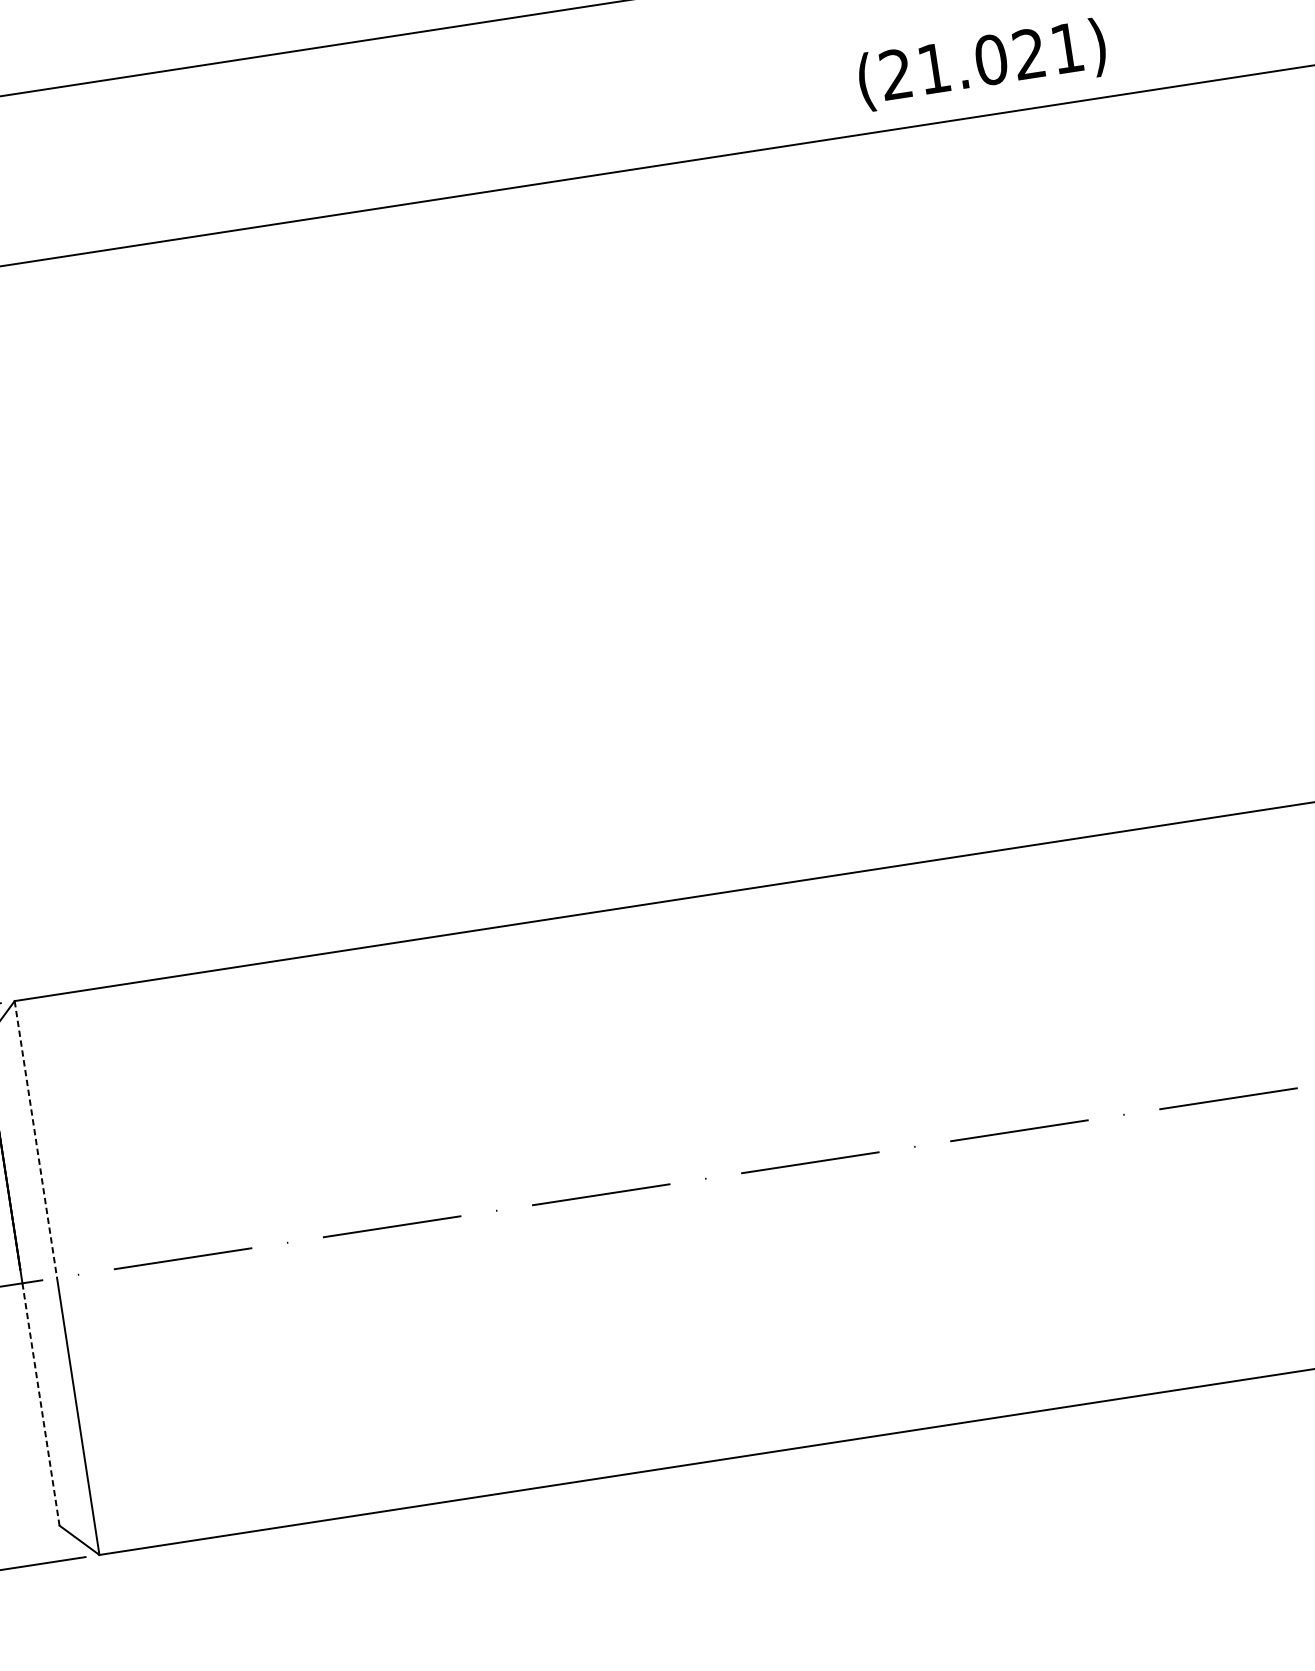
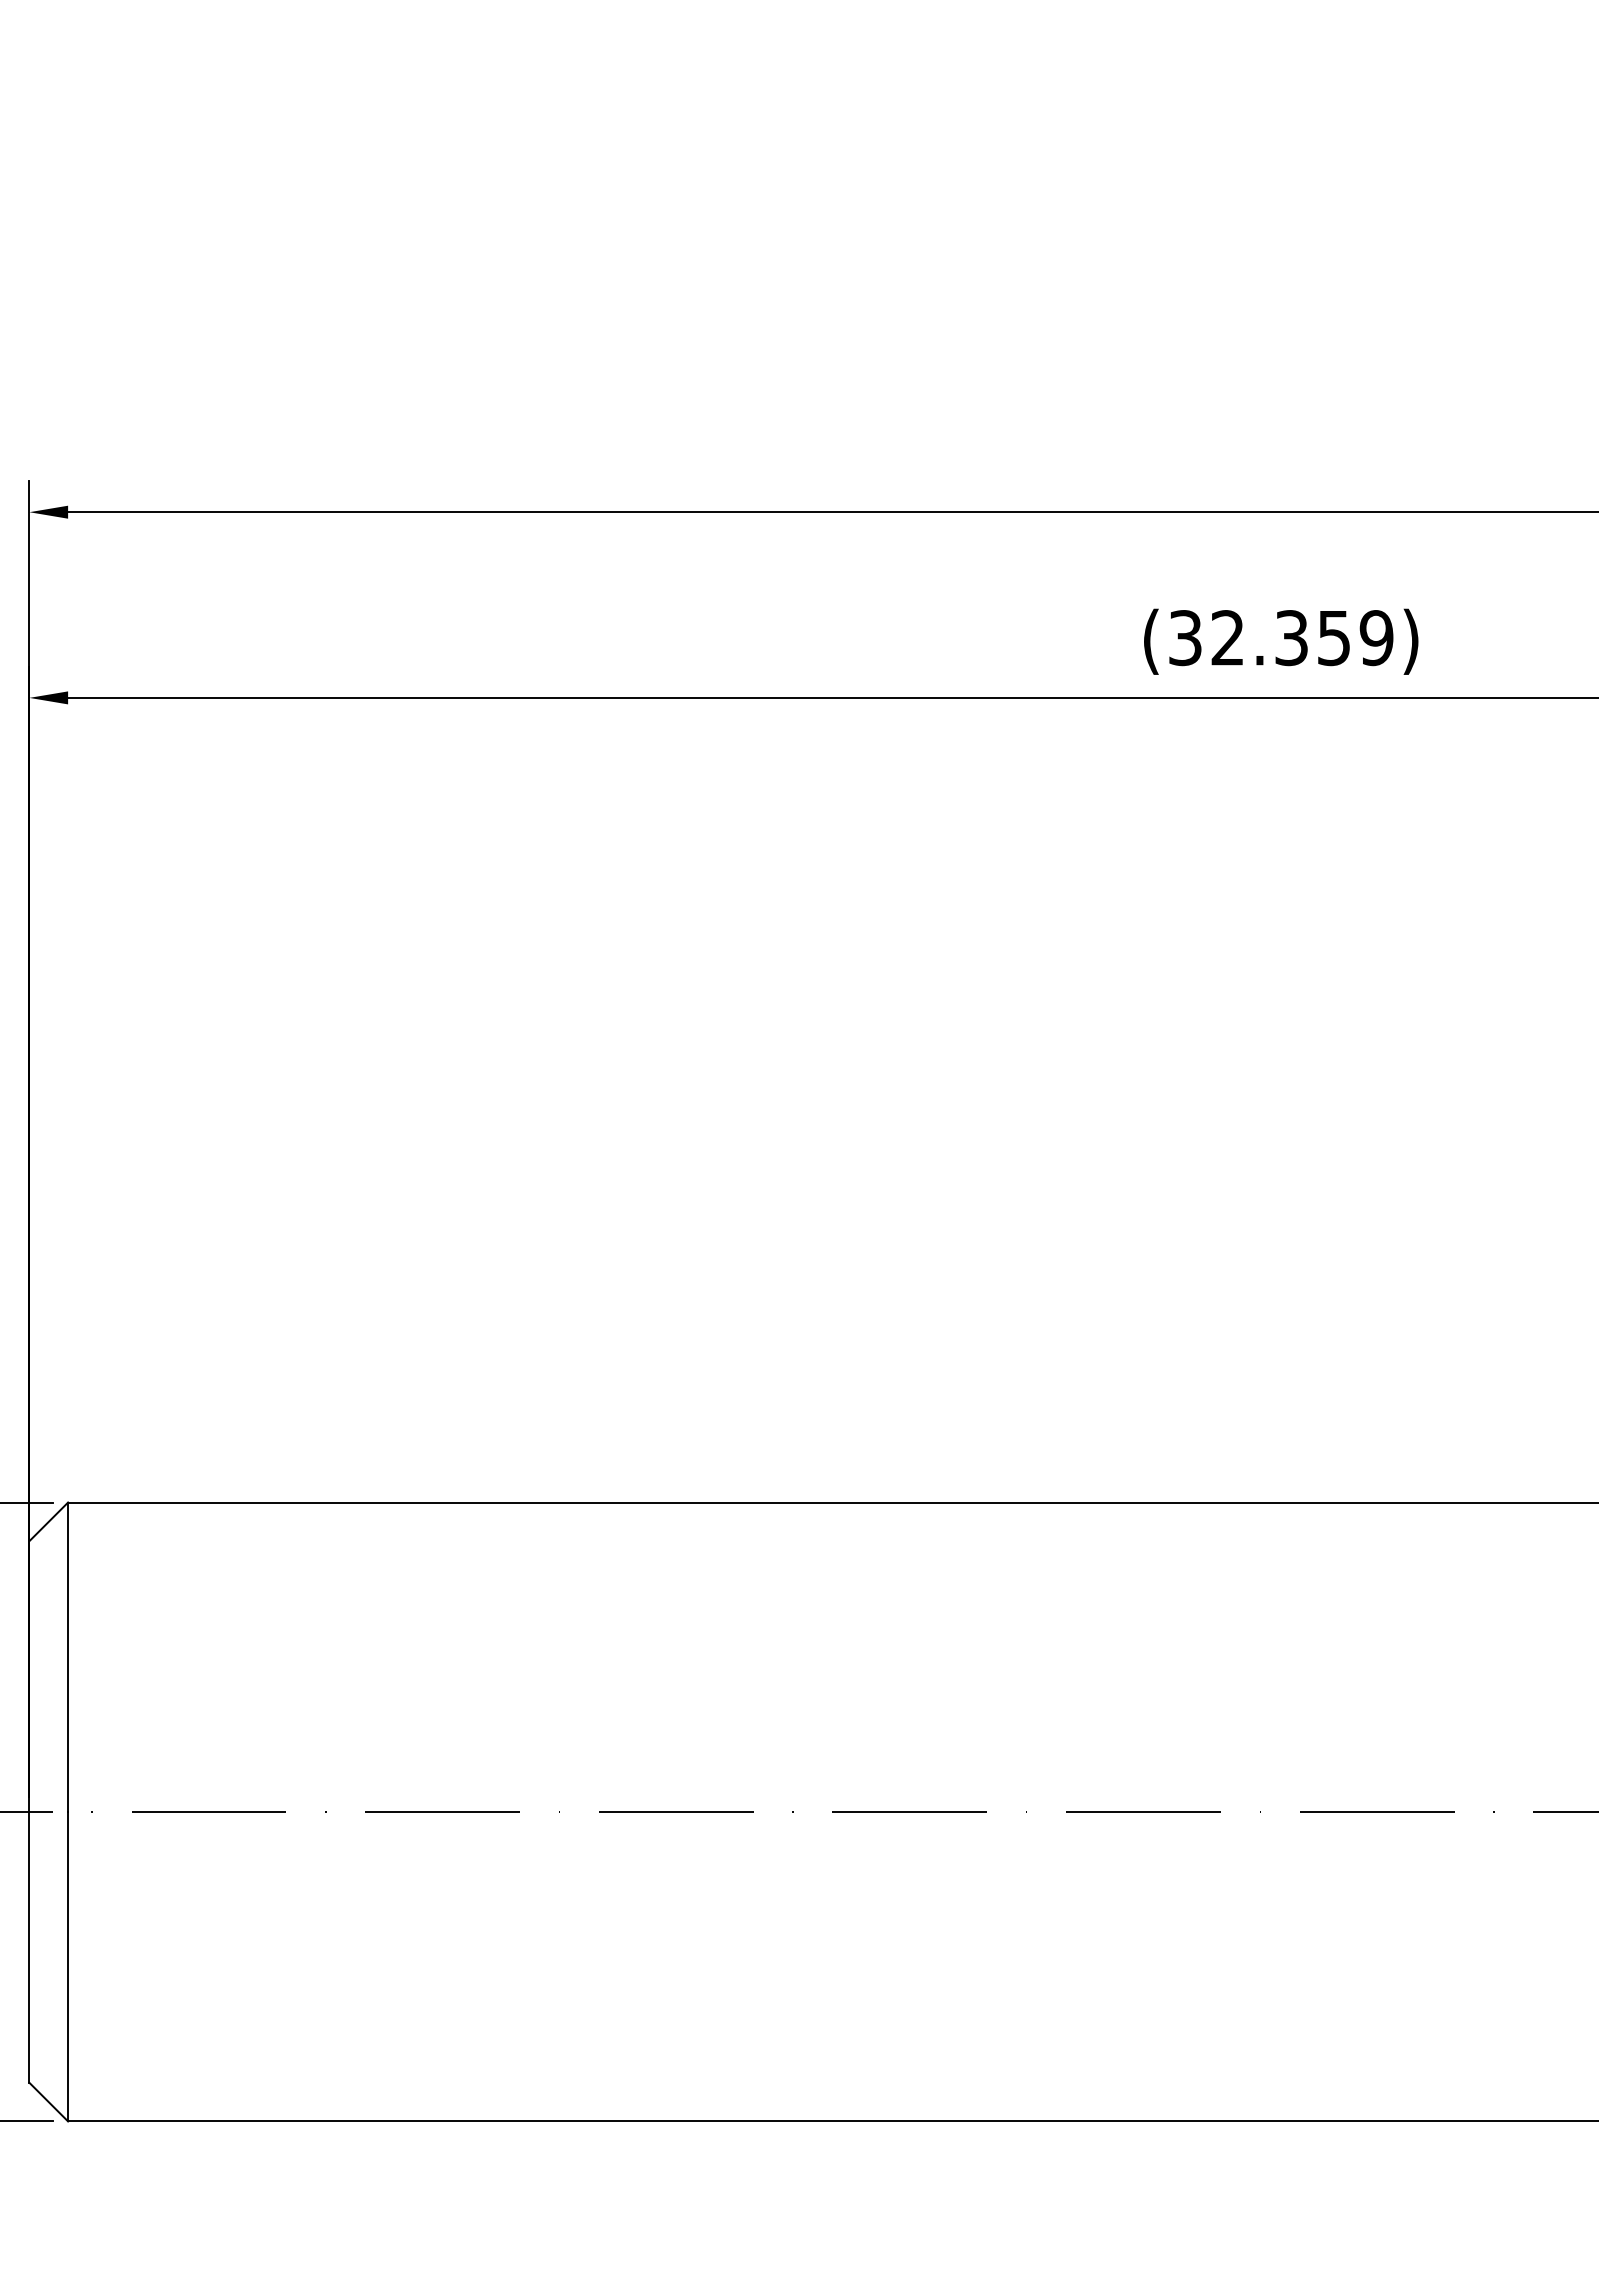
text: (982, 61) -> (1281, 638), (21.021) -> (32.359)
line: (36, 1139) -> (68, 1657), dashed -> solid
line: (41, 1404) -> (29, 1947), dashed -> solid

